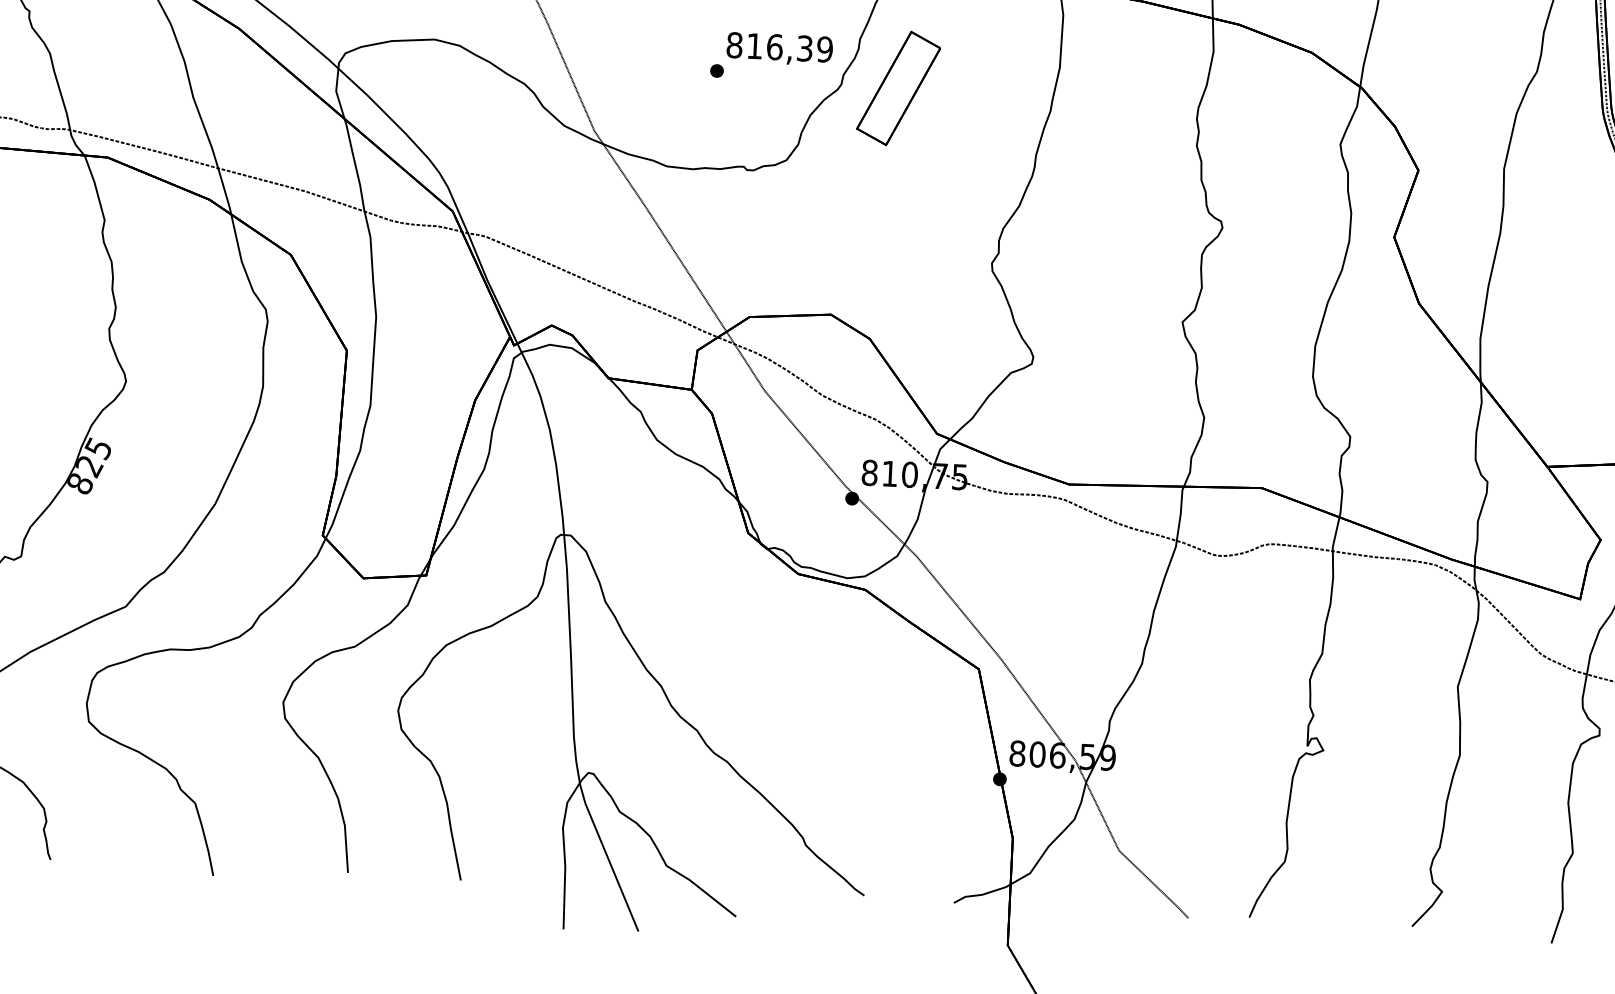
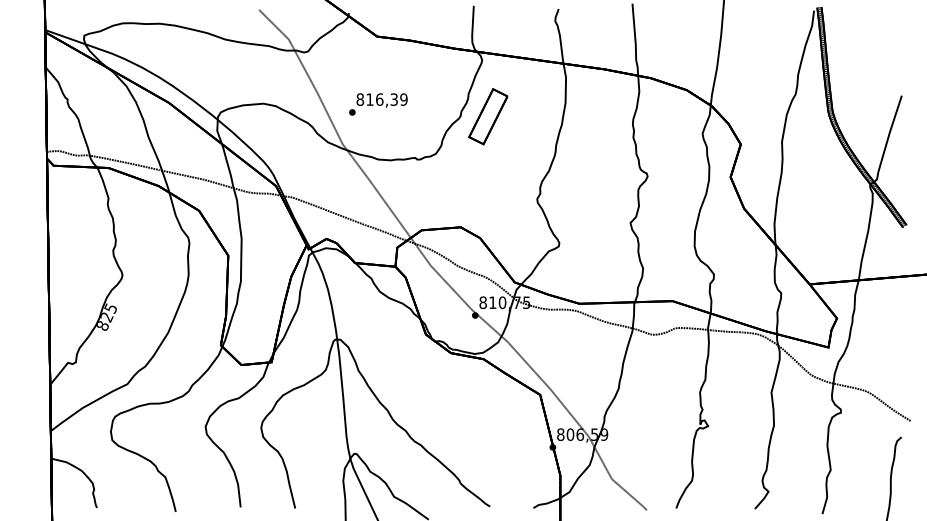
text: (771, 57) -> (378, 104), moved

